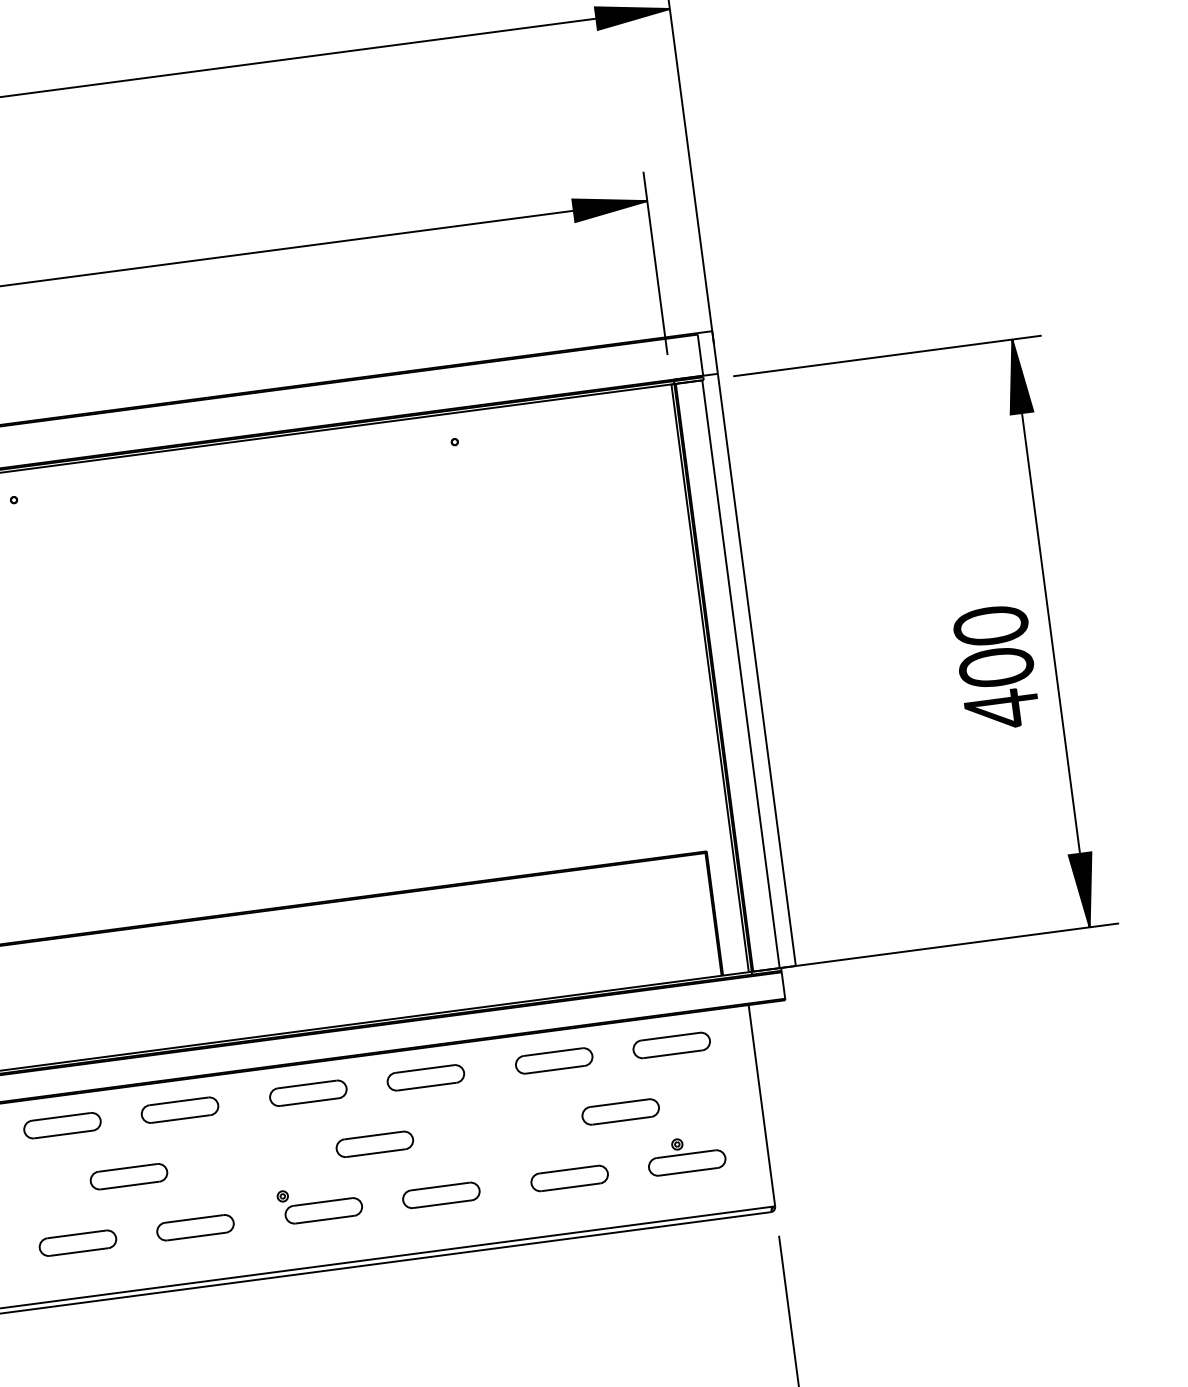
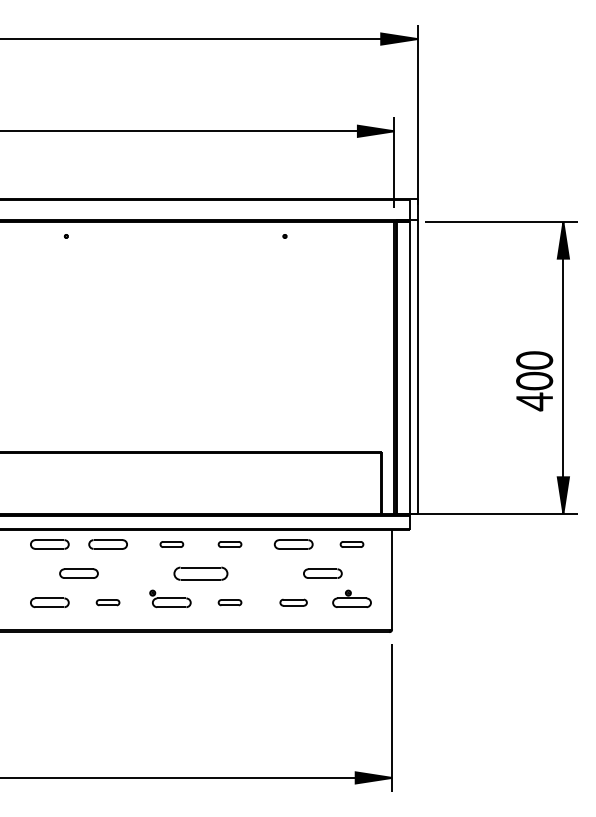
part: (670, 1045) -> (351, 544), size x0.6
part: (424, 1077) -> (229, 544), size x0.6
part: (307, 1093) -> (171, 544), size x0.6
part: (373, 1144) -> (200, 573), size x1.4
part: (569, 1177) -> (293, 602), size x0.7
part: (440, 1194) -> (229, 602), size x0.6
part: (194, 1227) -> (107, 602), size x0.6

